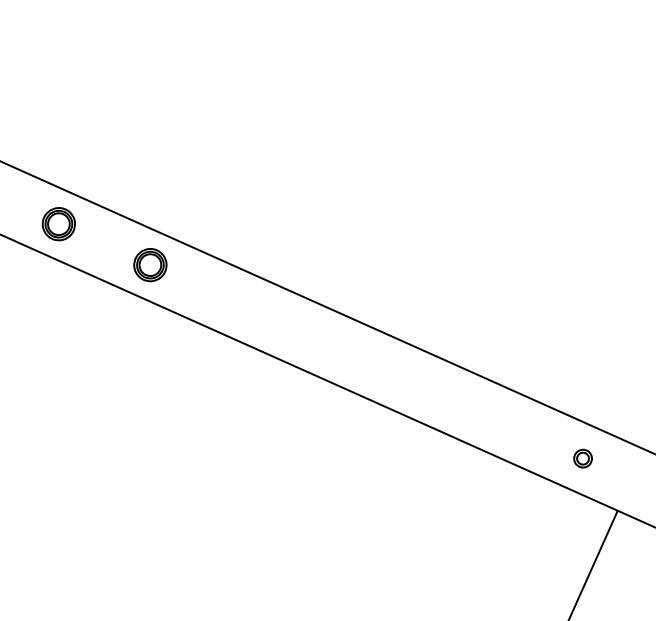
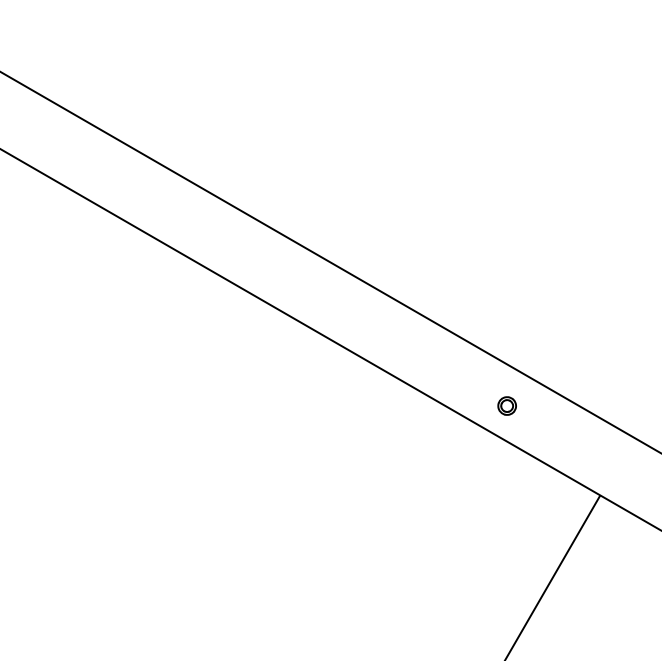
part: (58, 223) -> (73, 152), removed
part: (150, 265) -> (160, 203), removed
part: (582, 458) -> (506, 405), moved

